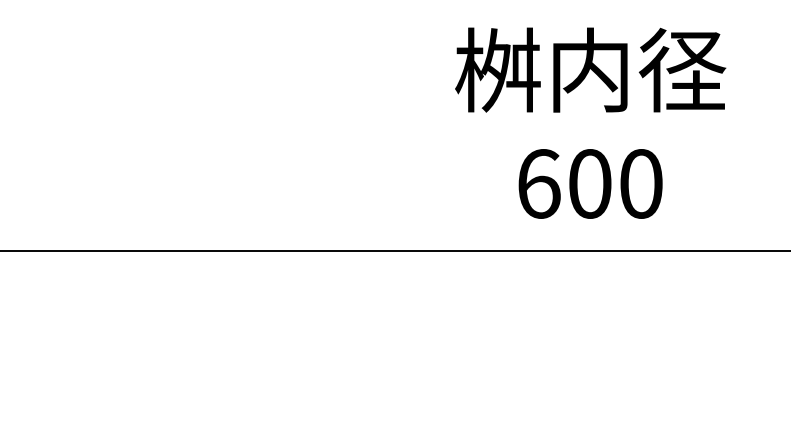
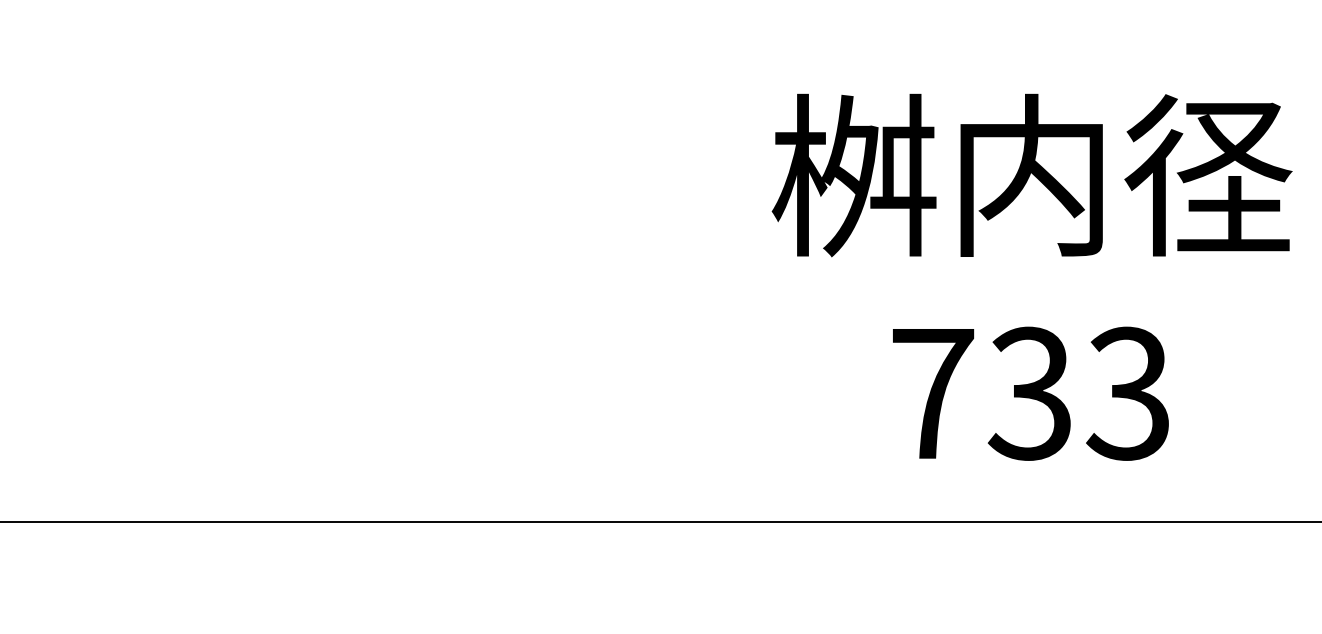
text: (590, 183) -> (1031, 392), 600 -> 733

